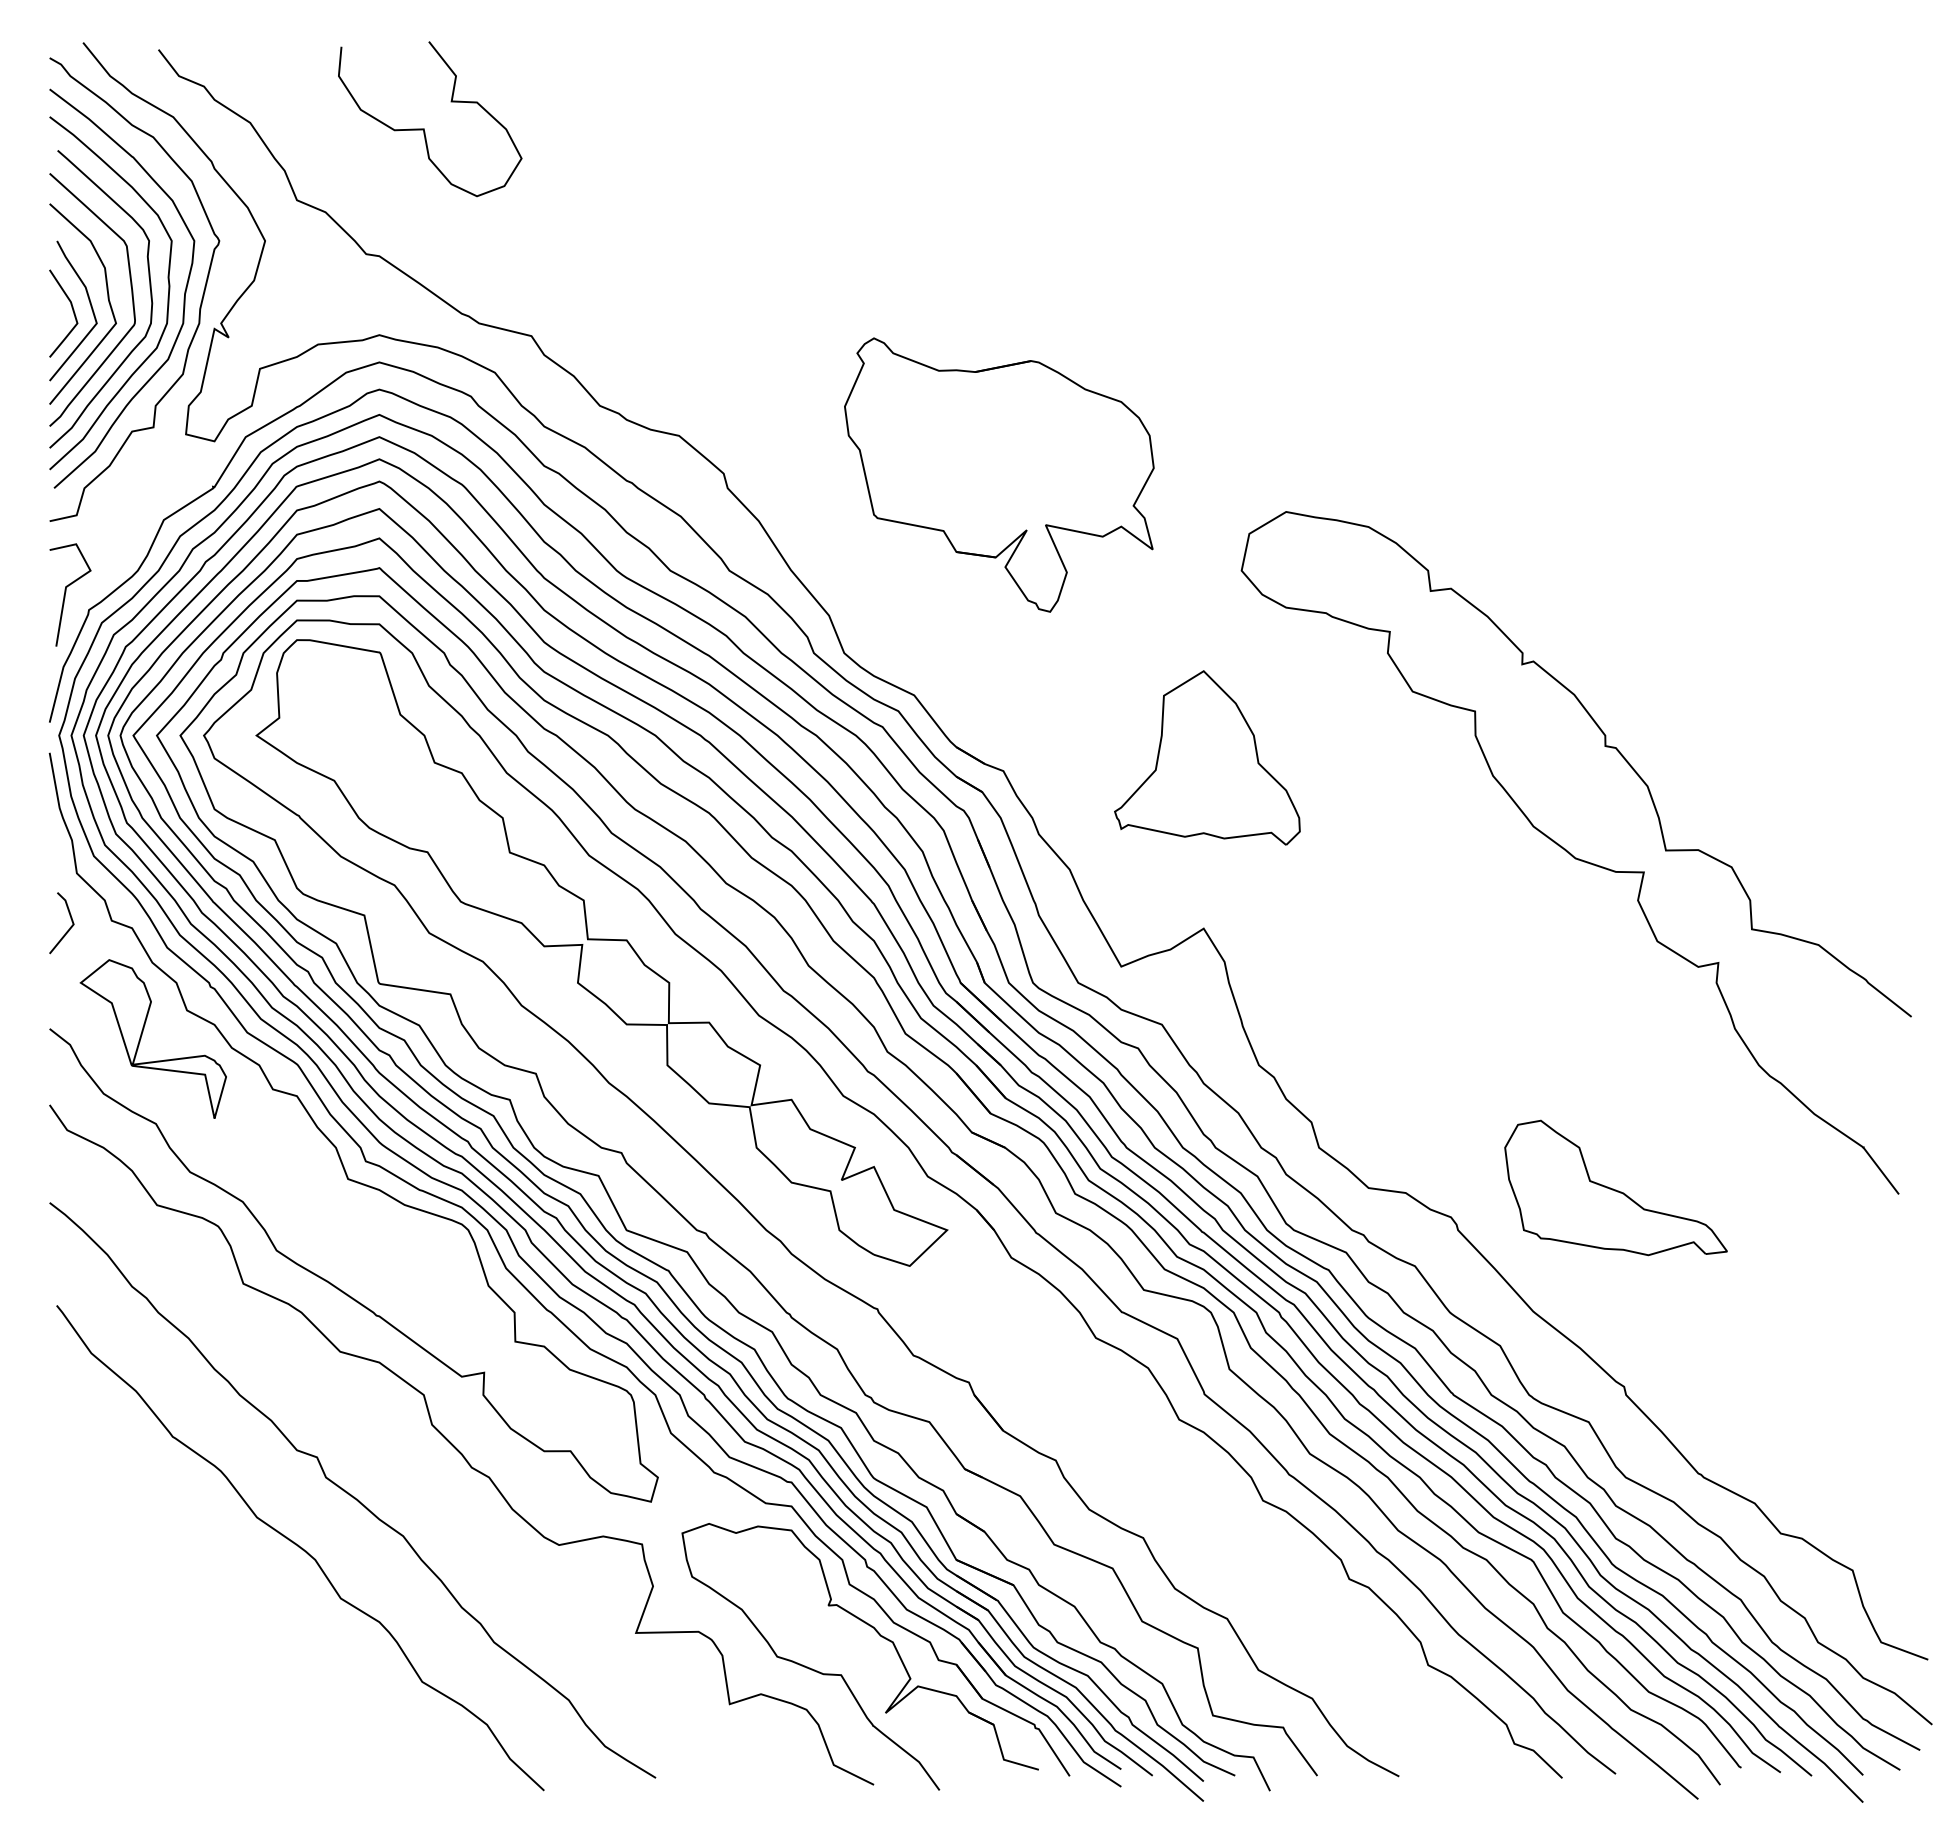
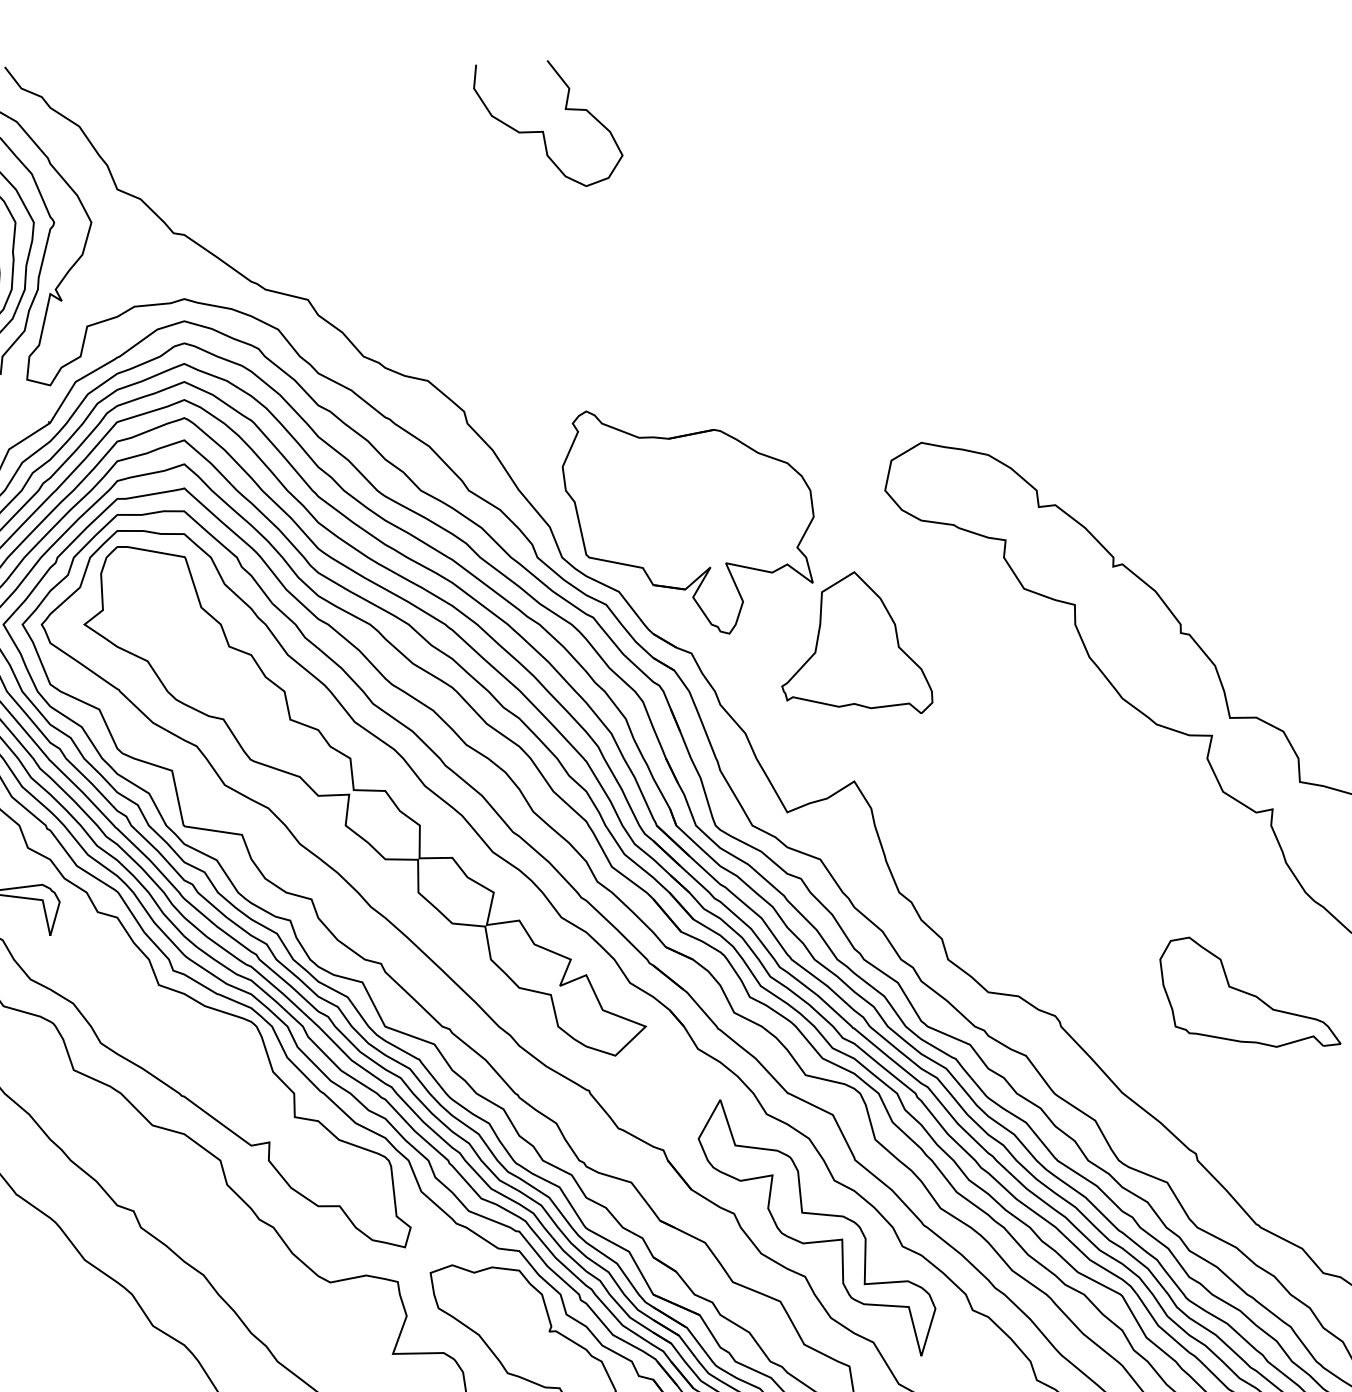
curve: (424, 128) -> (543, 131), moved
part: (999, 474) -> (688, 522), moved
part: (1615, 1187) -> (1249, 991), moved
part: (1157, 1477) -> (816, 1227), added

